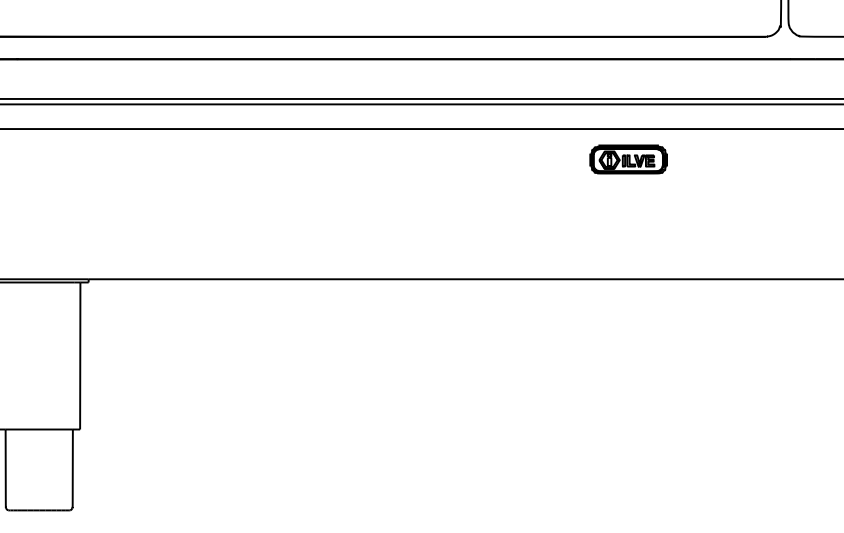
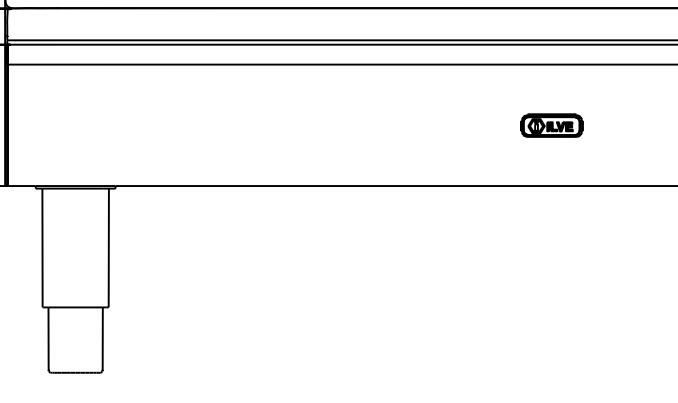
part: (628, 159) -> (551, 125), moved

